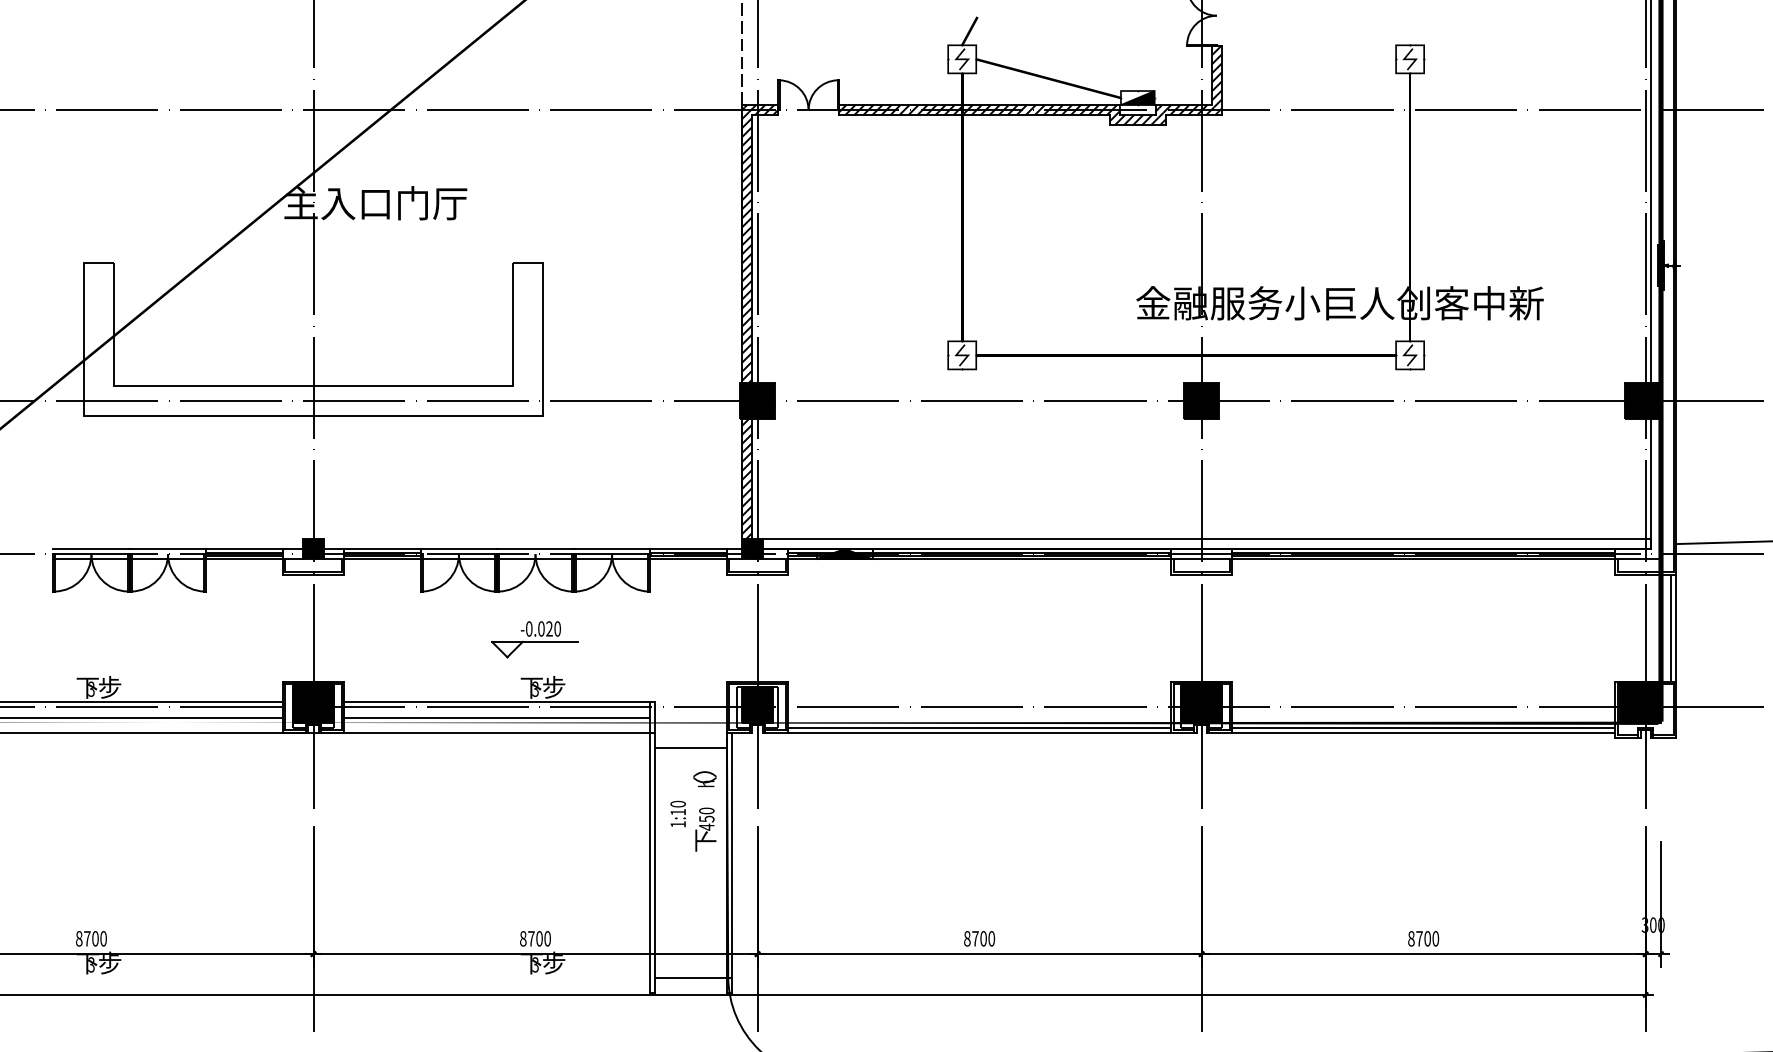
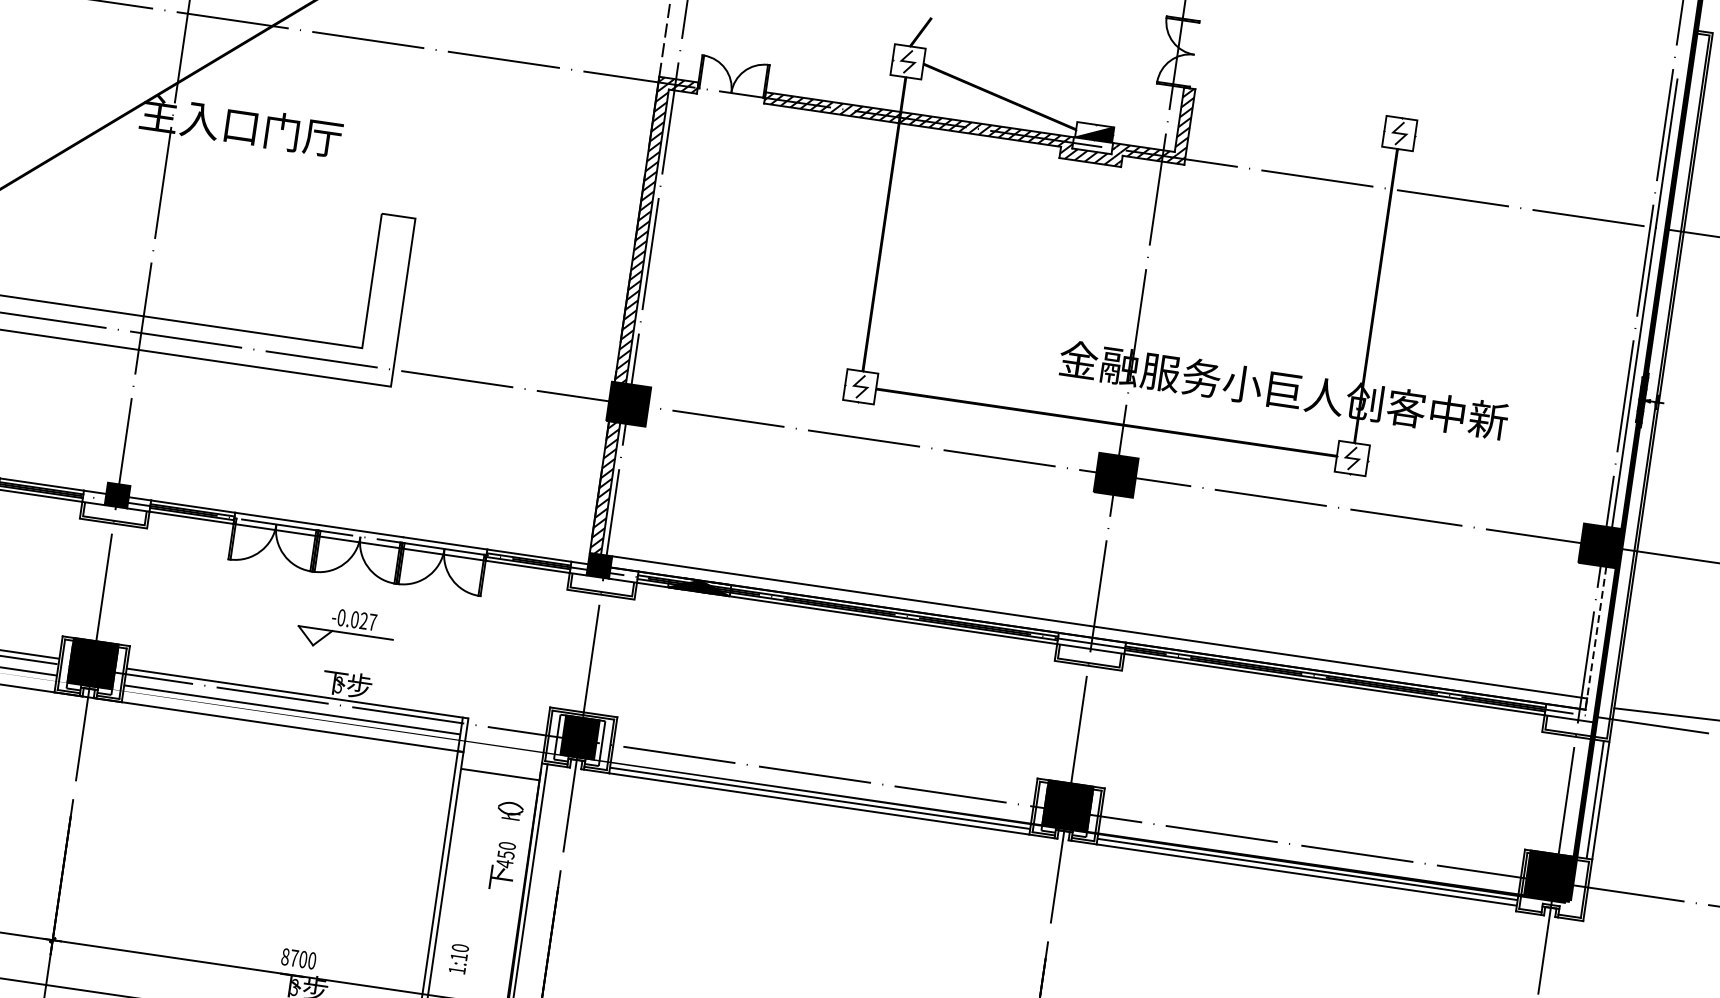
line: (1650, 484) -> (1595, 638), solid -> dashed
text: (557, 628) -> (372, 621), -0.020 -> -0.027
text: (677, 813) -> (458, 958), moved

